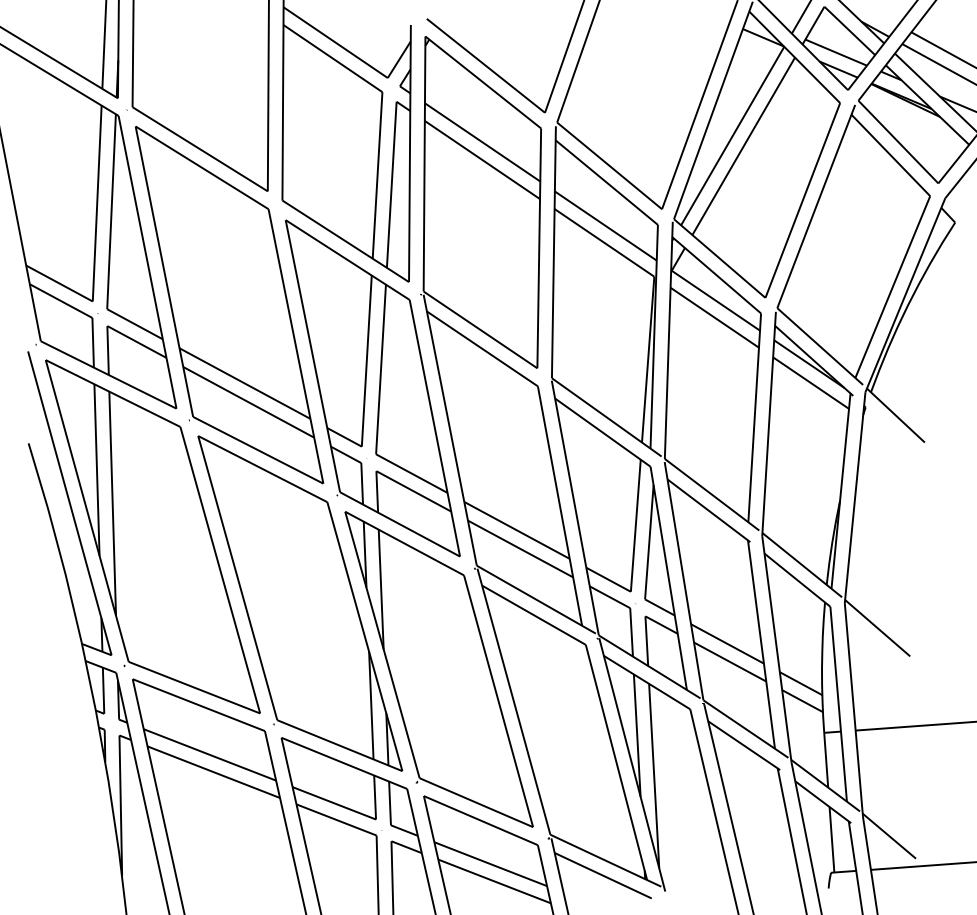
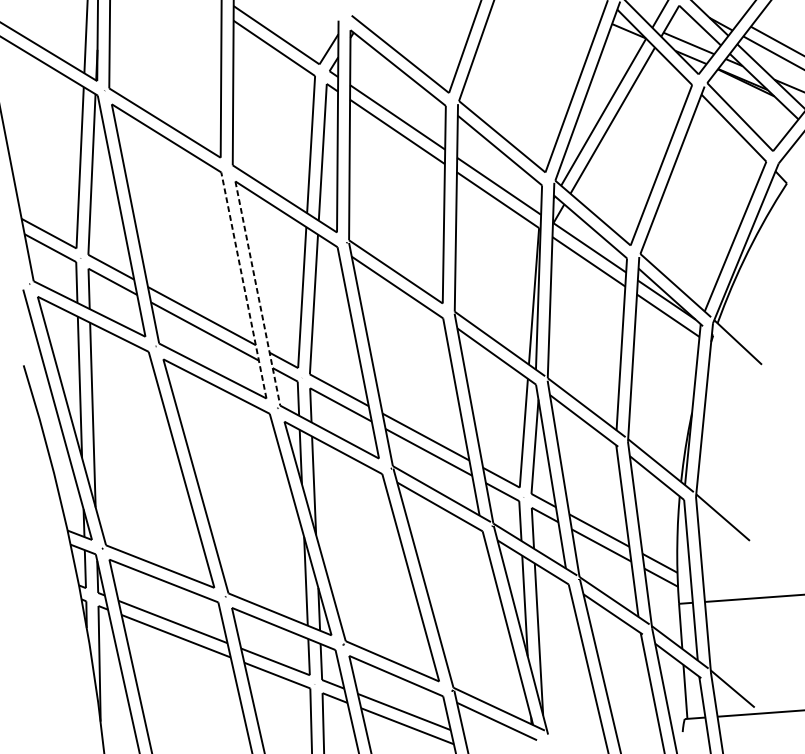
line: (295, 346) -> (243, 285), solid -> dashed
line: (312, 356) -> (257, 293), solid -> dashed

